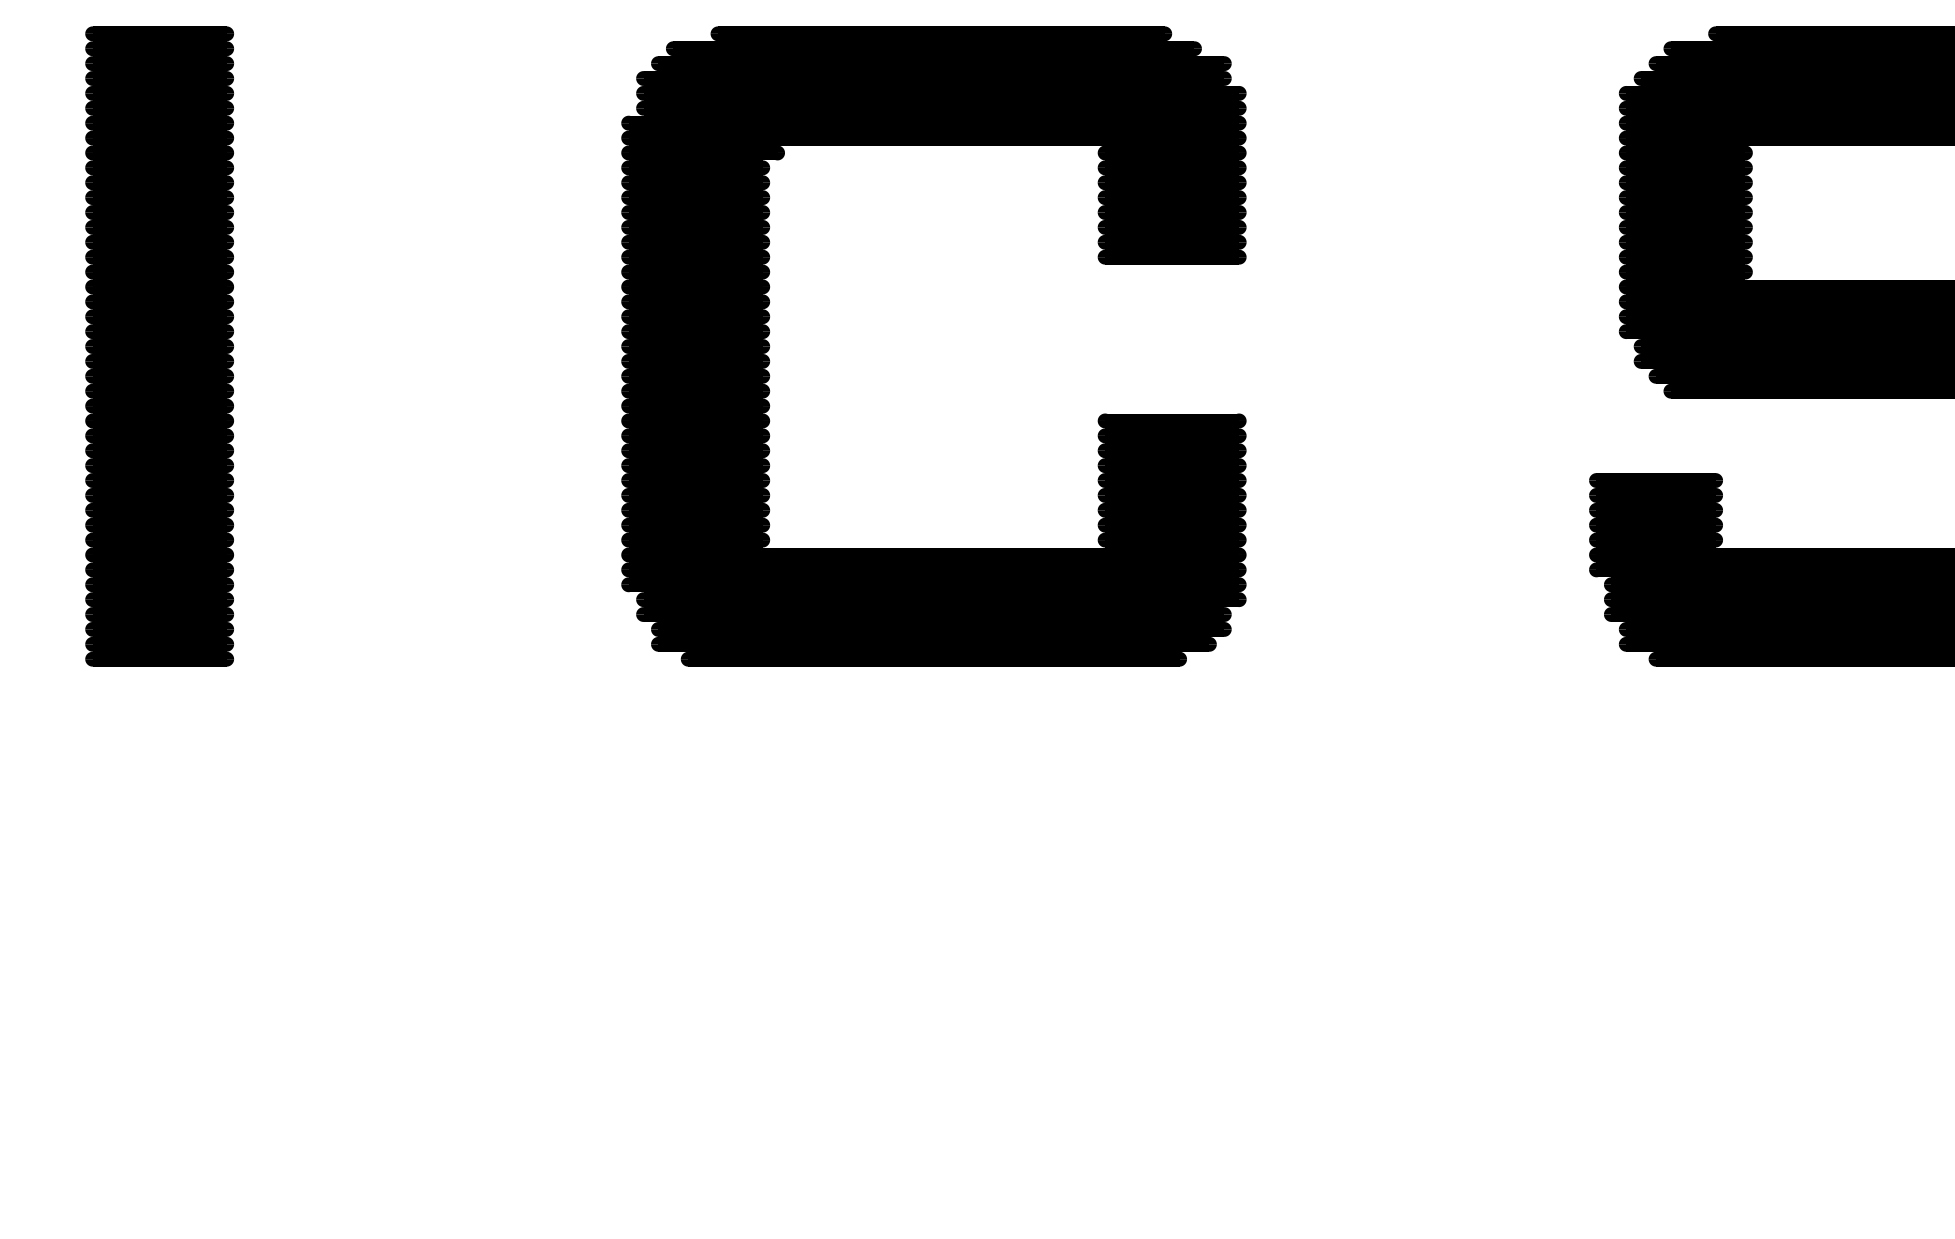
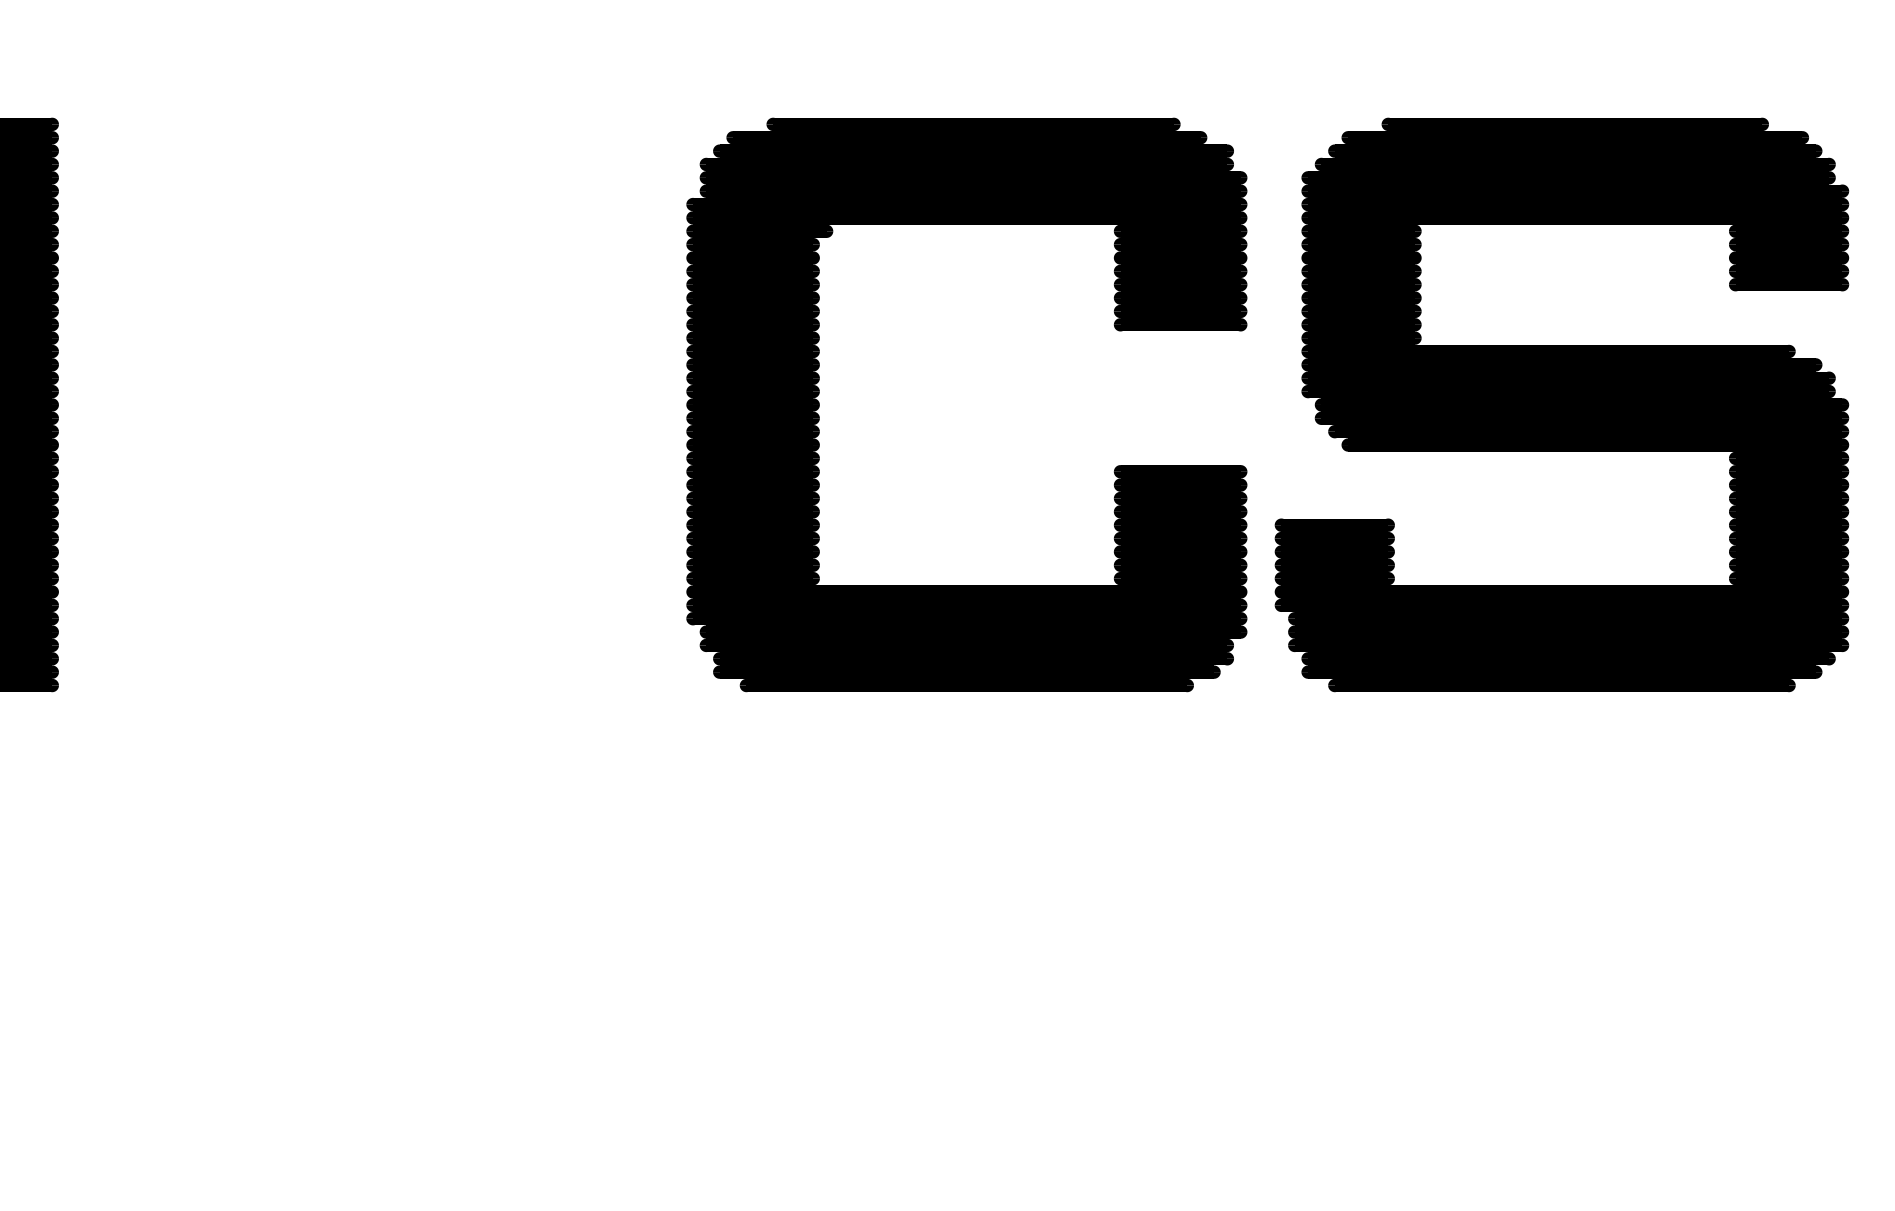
part: (769, 346) -> (819, 404), moved

